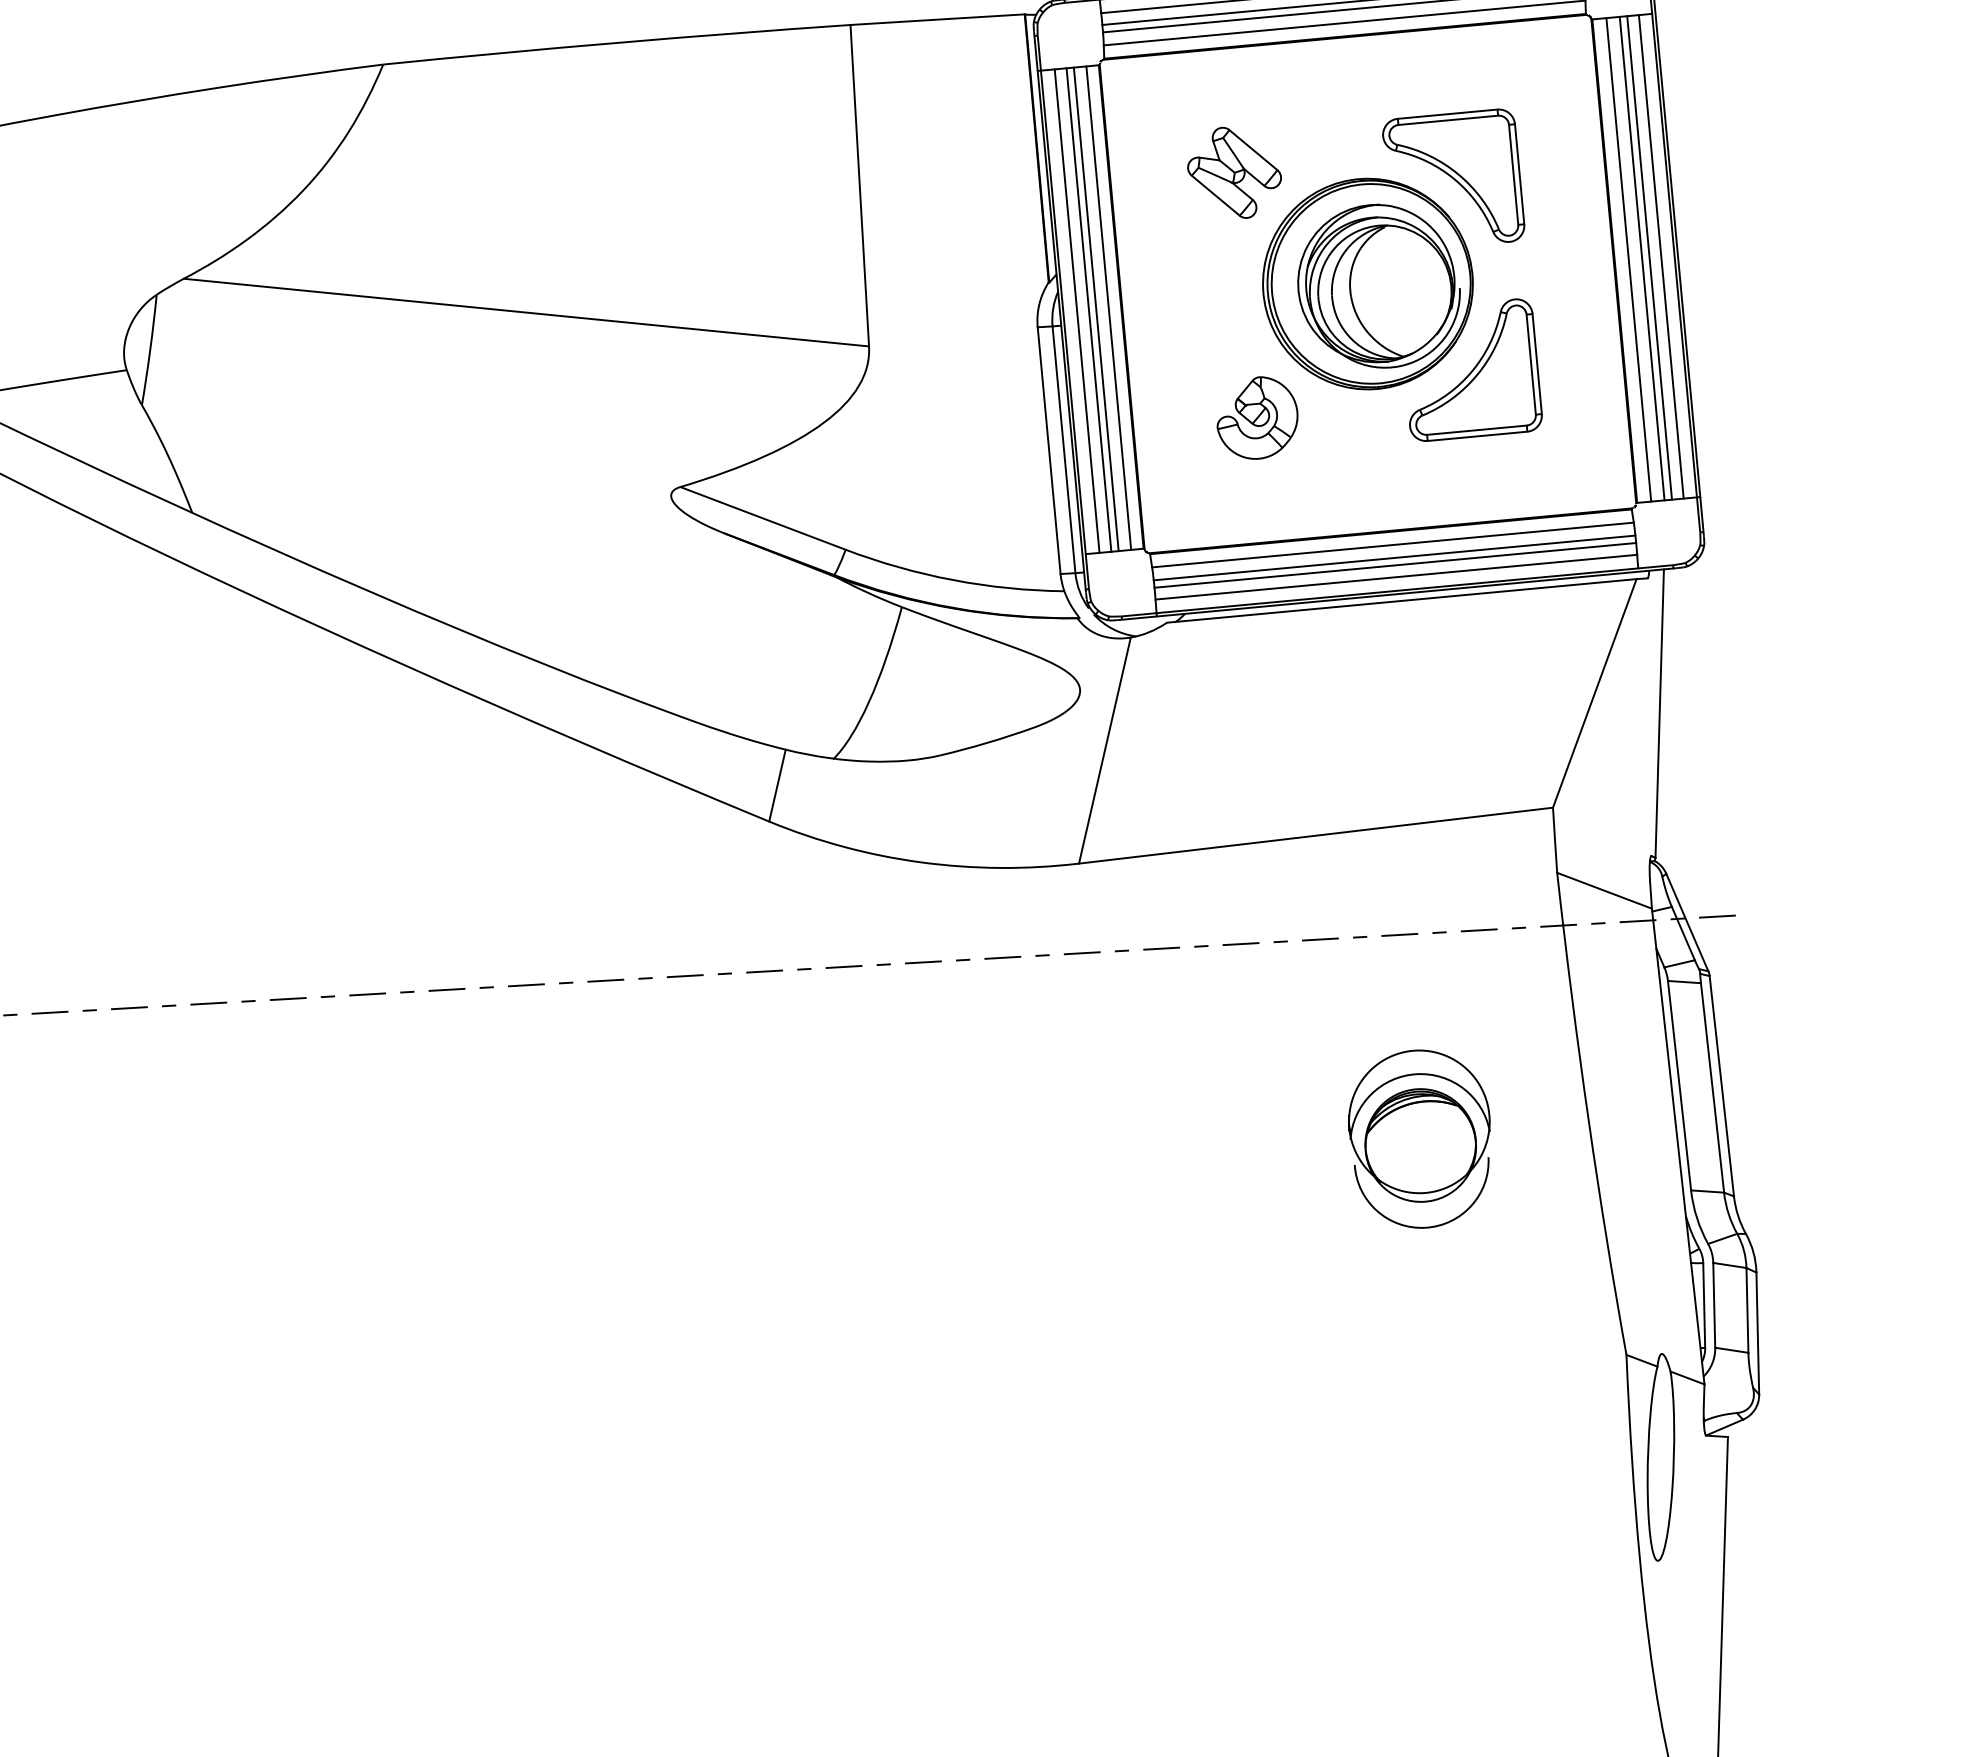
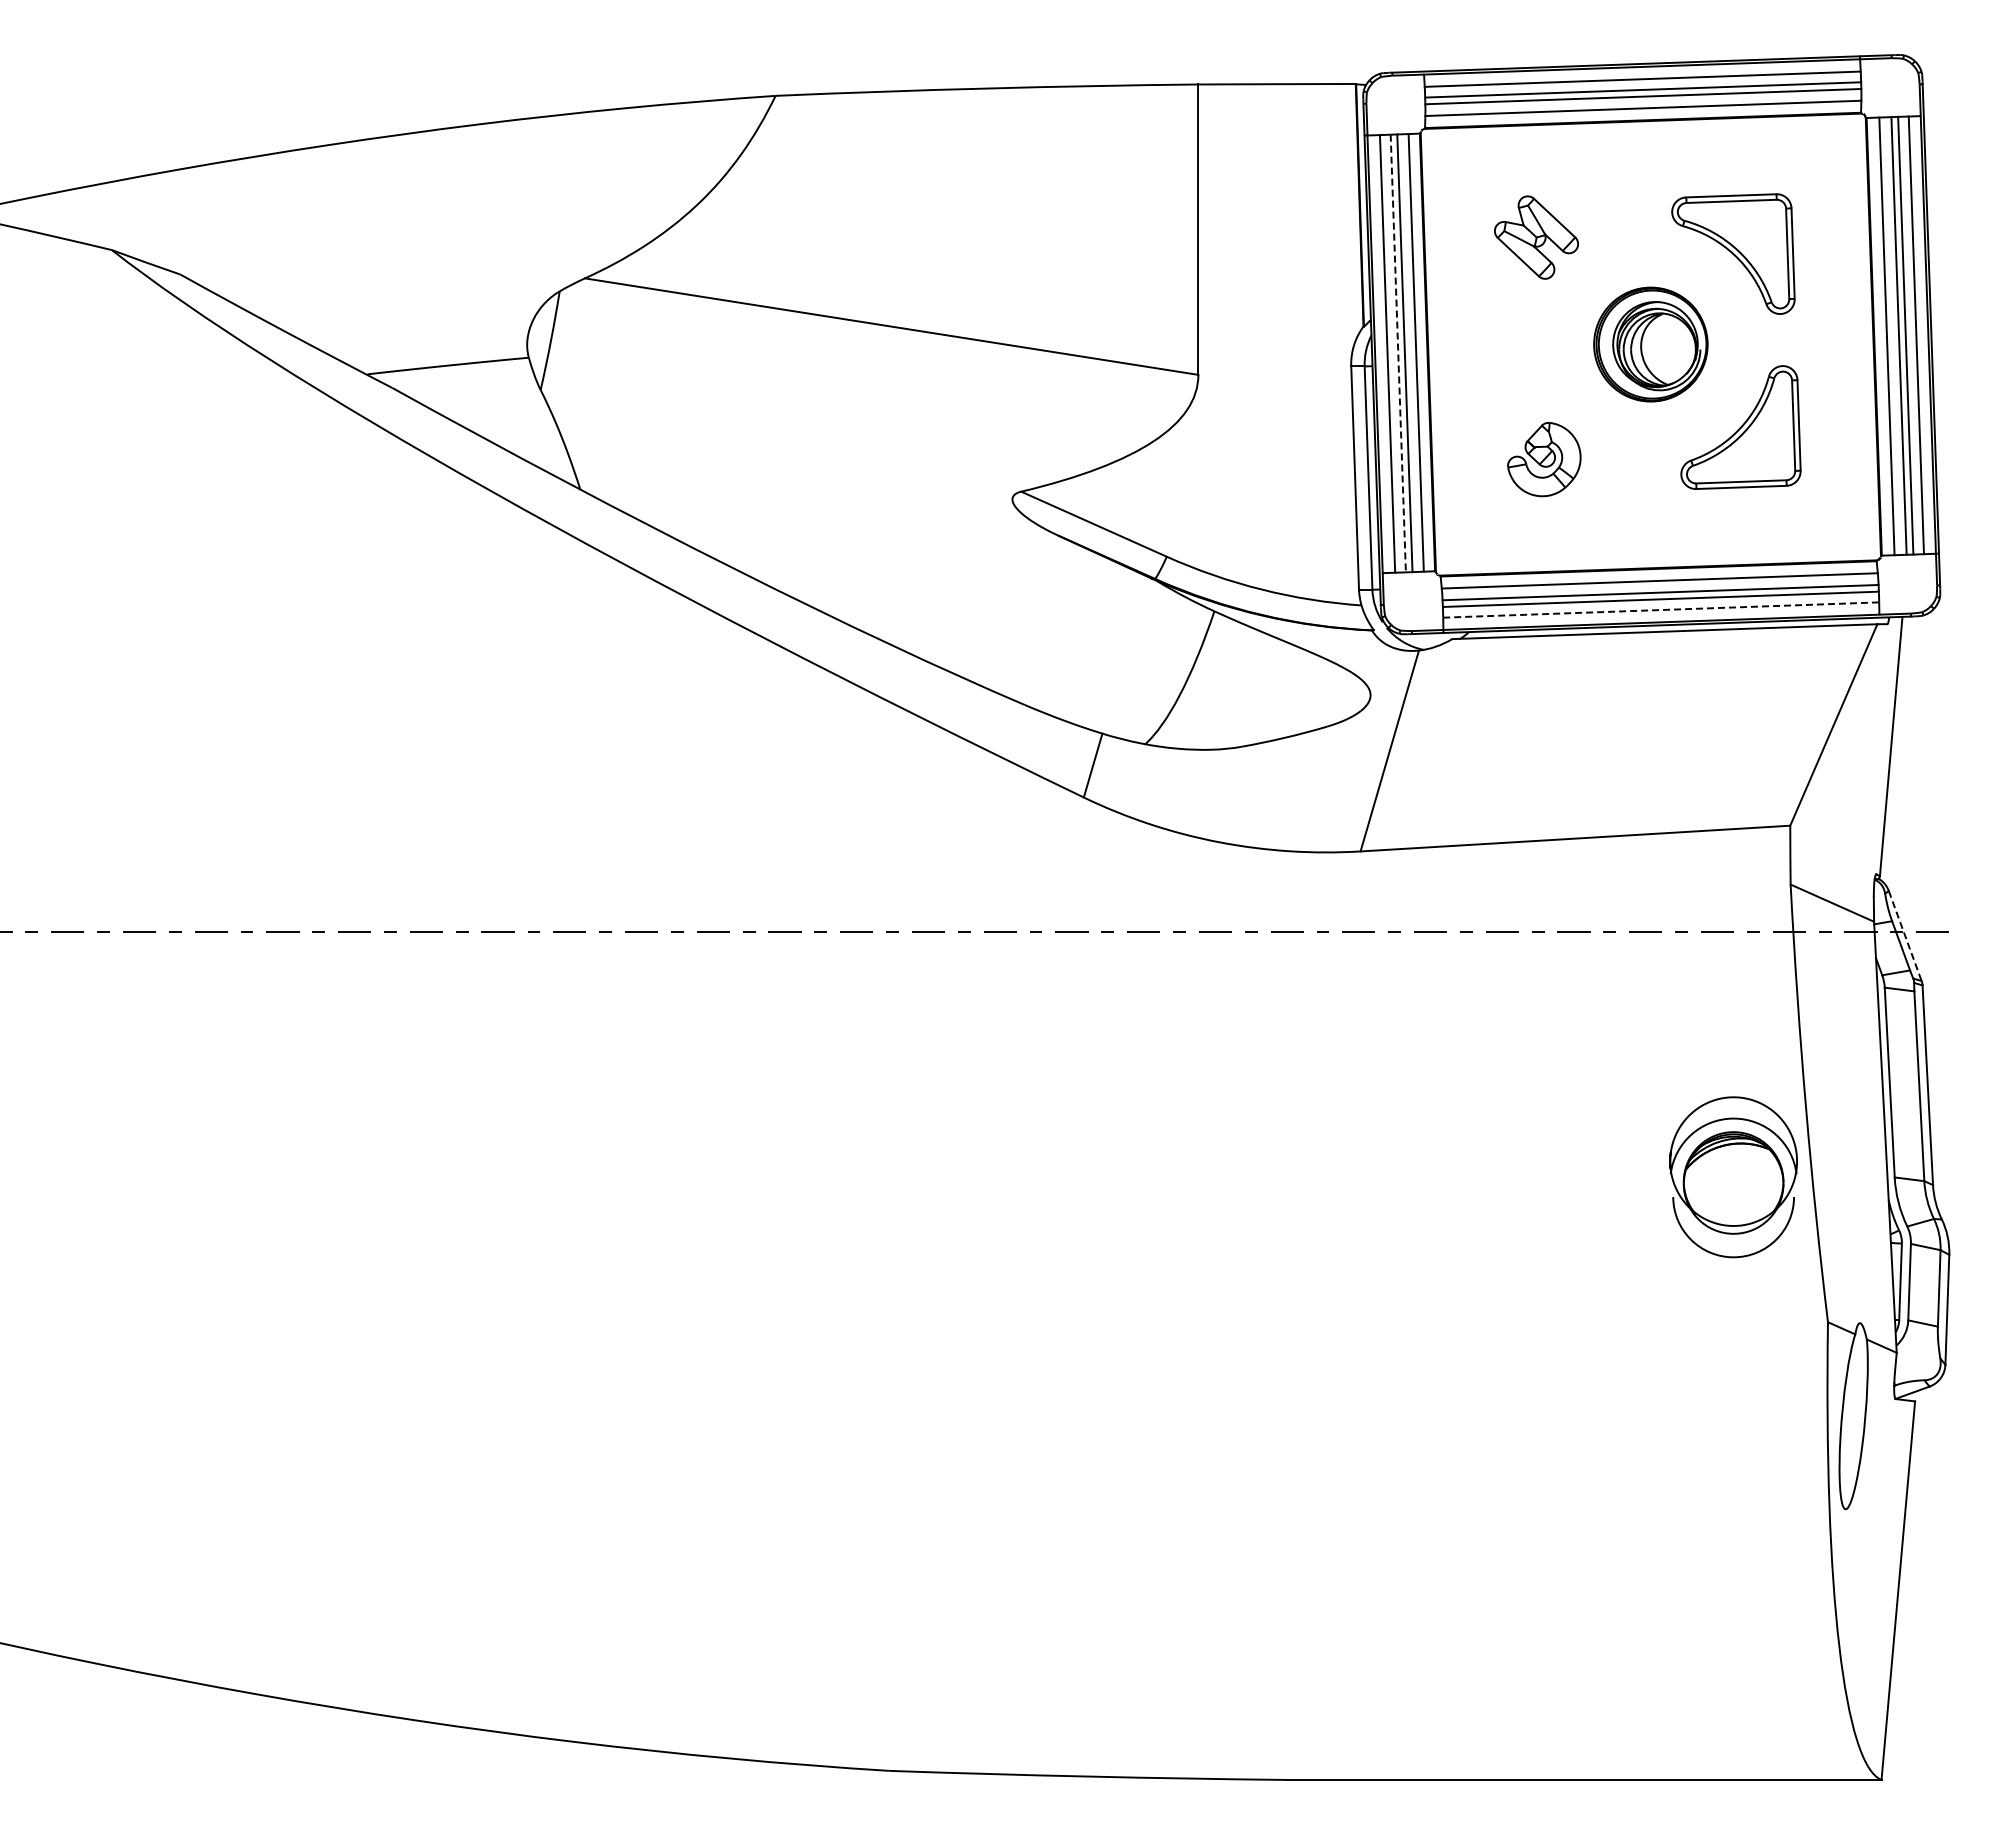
part: (1367, 283) -> (1650, 344), size x0.6
line: (1089, 309) -> (1398, 353), solid -> dashed
line: (1396, 577) -> (1661, 610), solid -> dashed
line: (1687, 922) -> (1905, 936), solid -> dashed
part: (1420, 1139) -> (1733, 1177), moved

